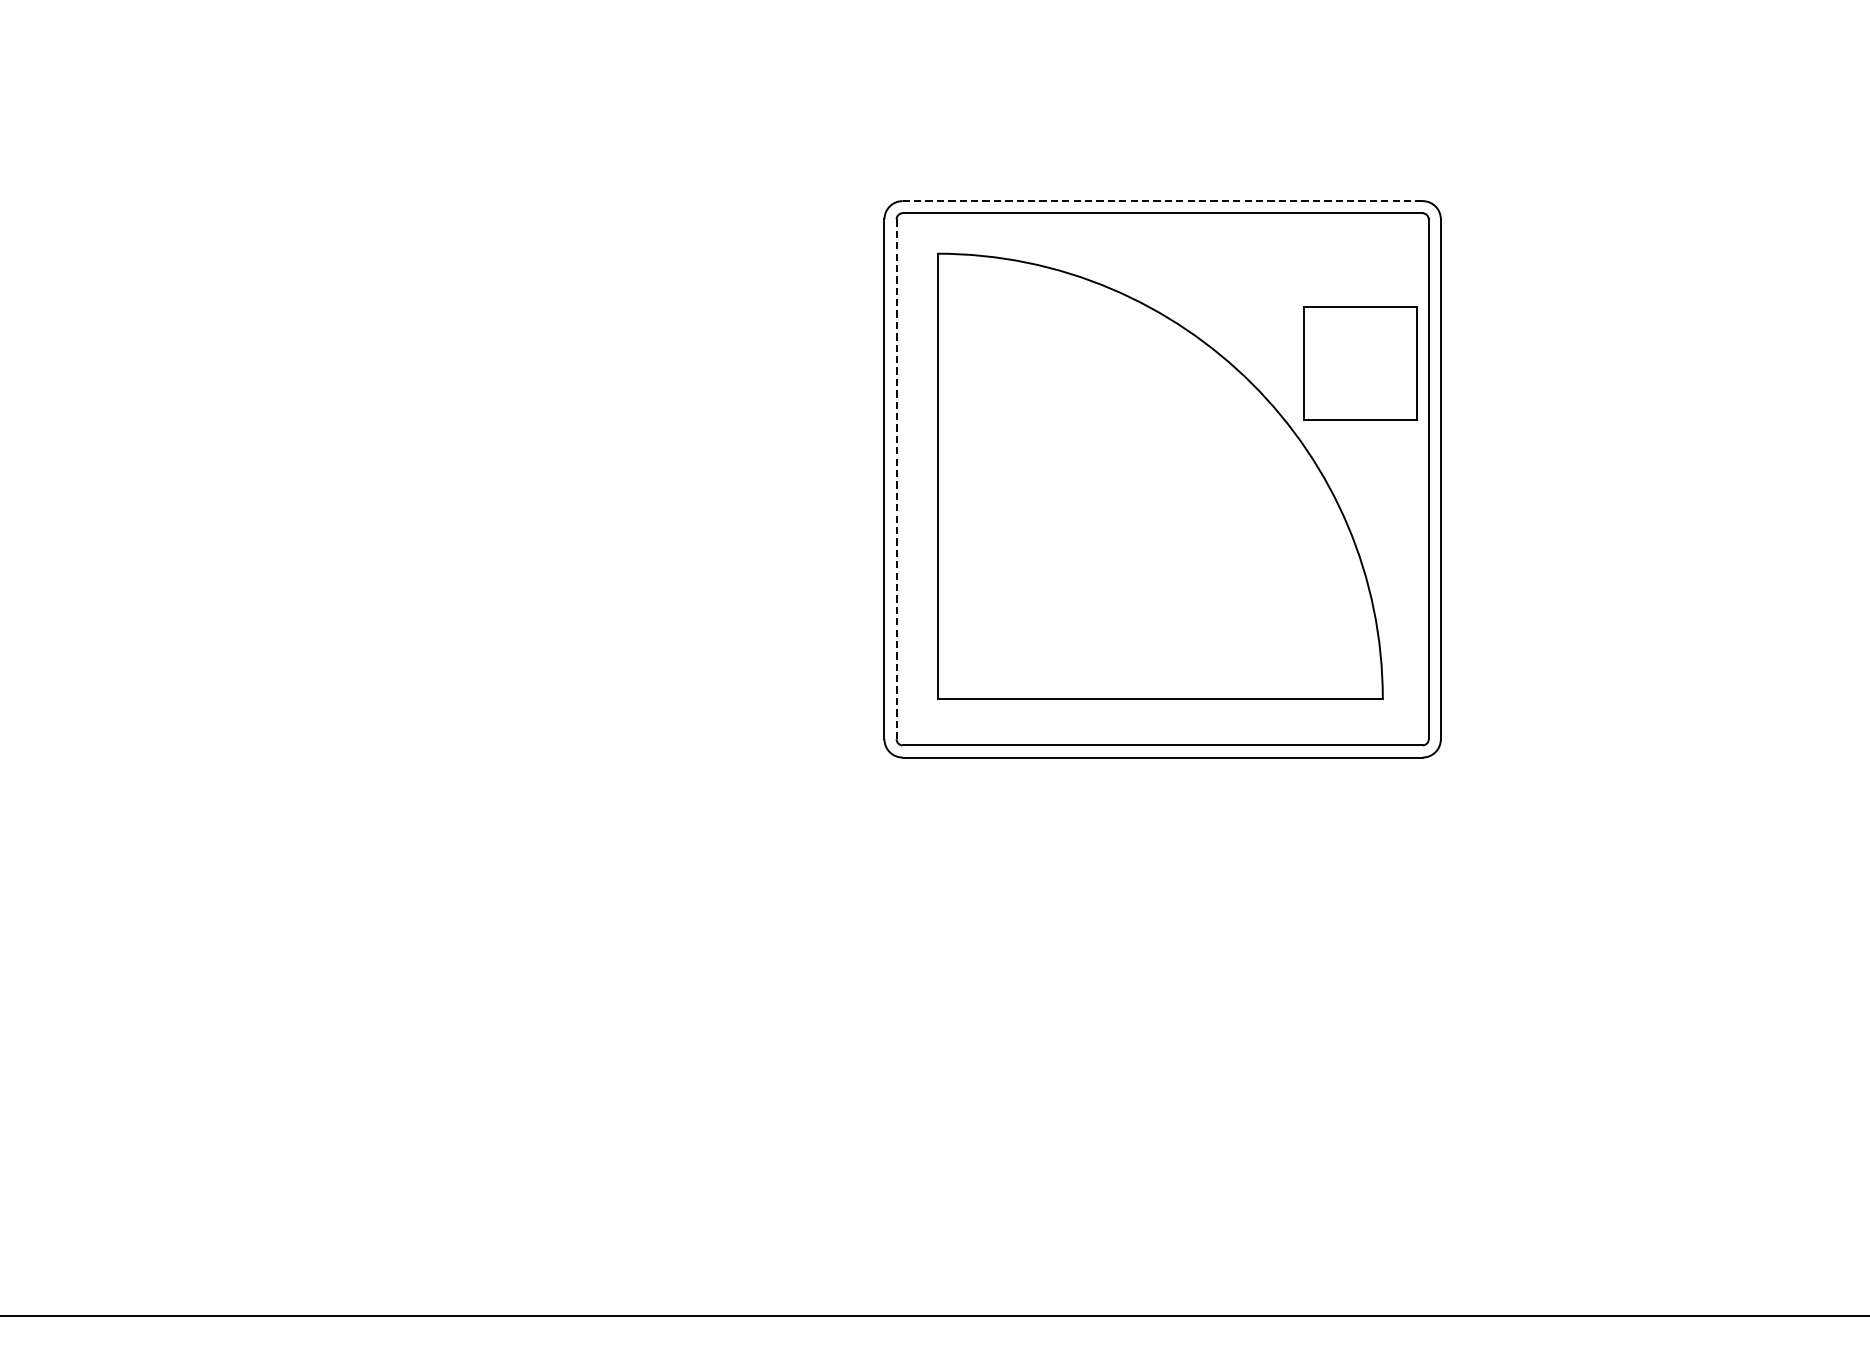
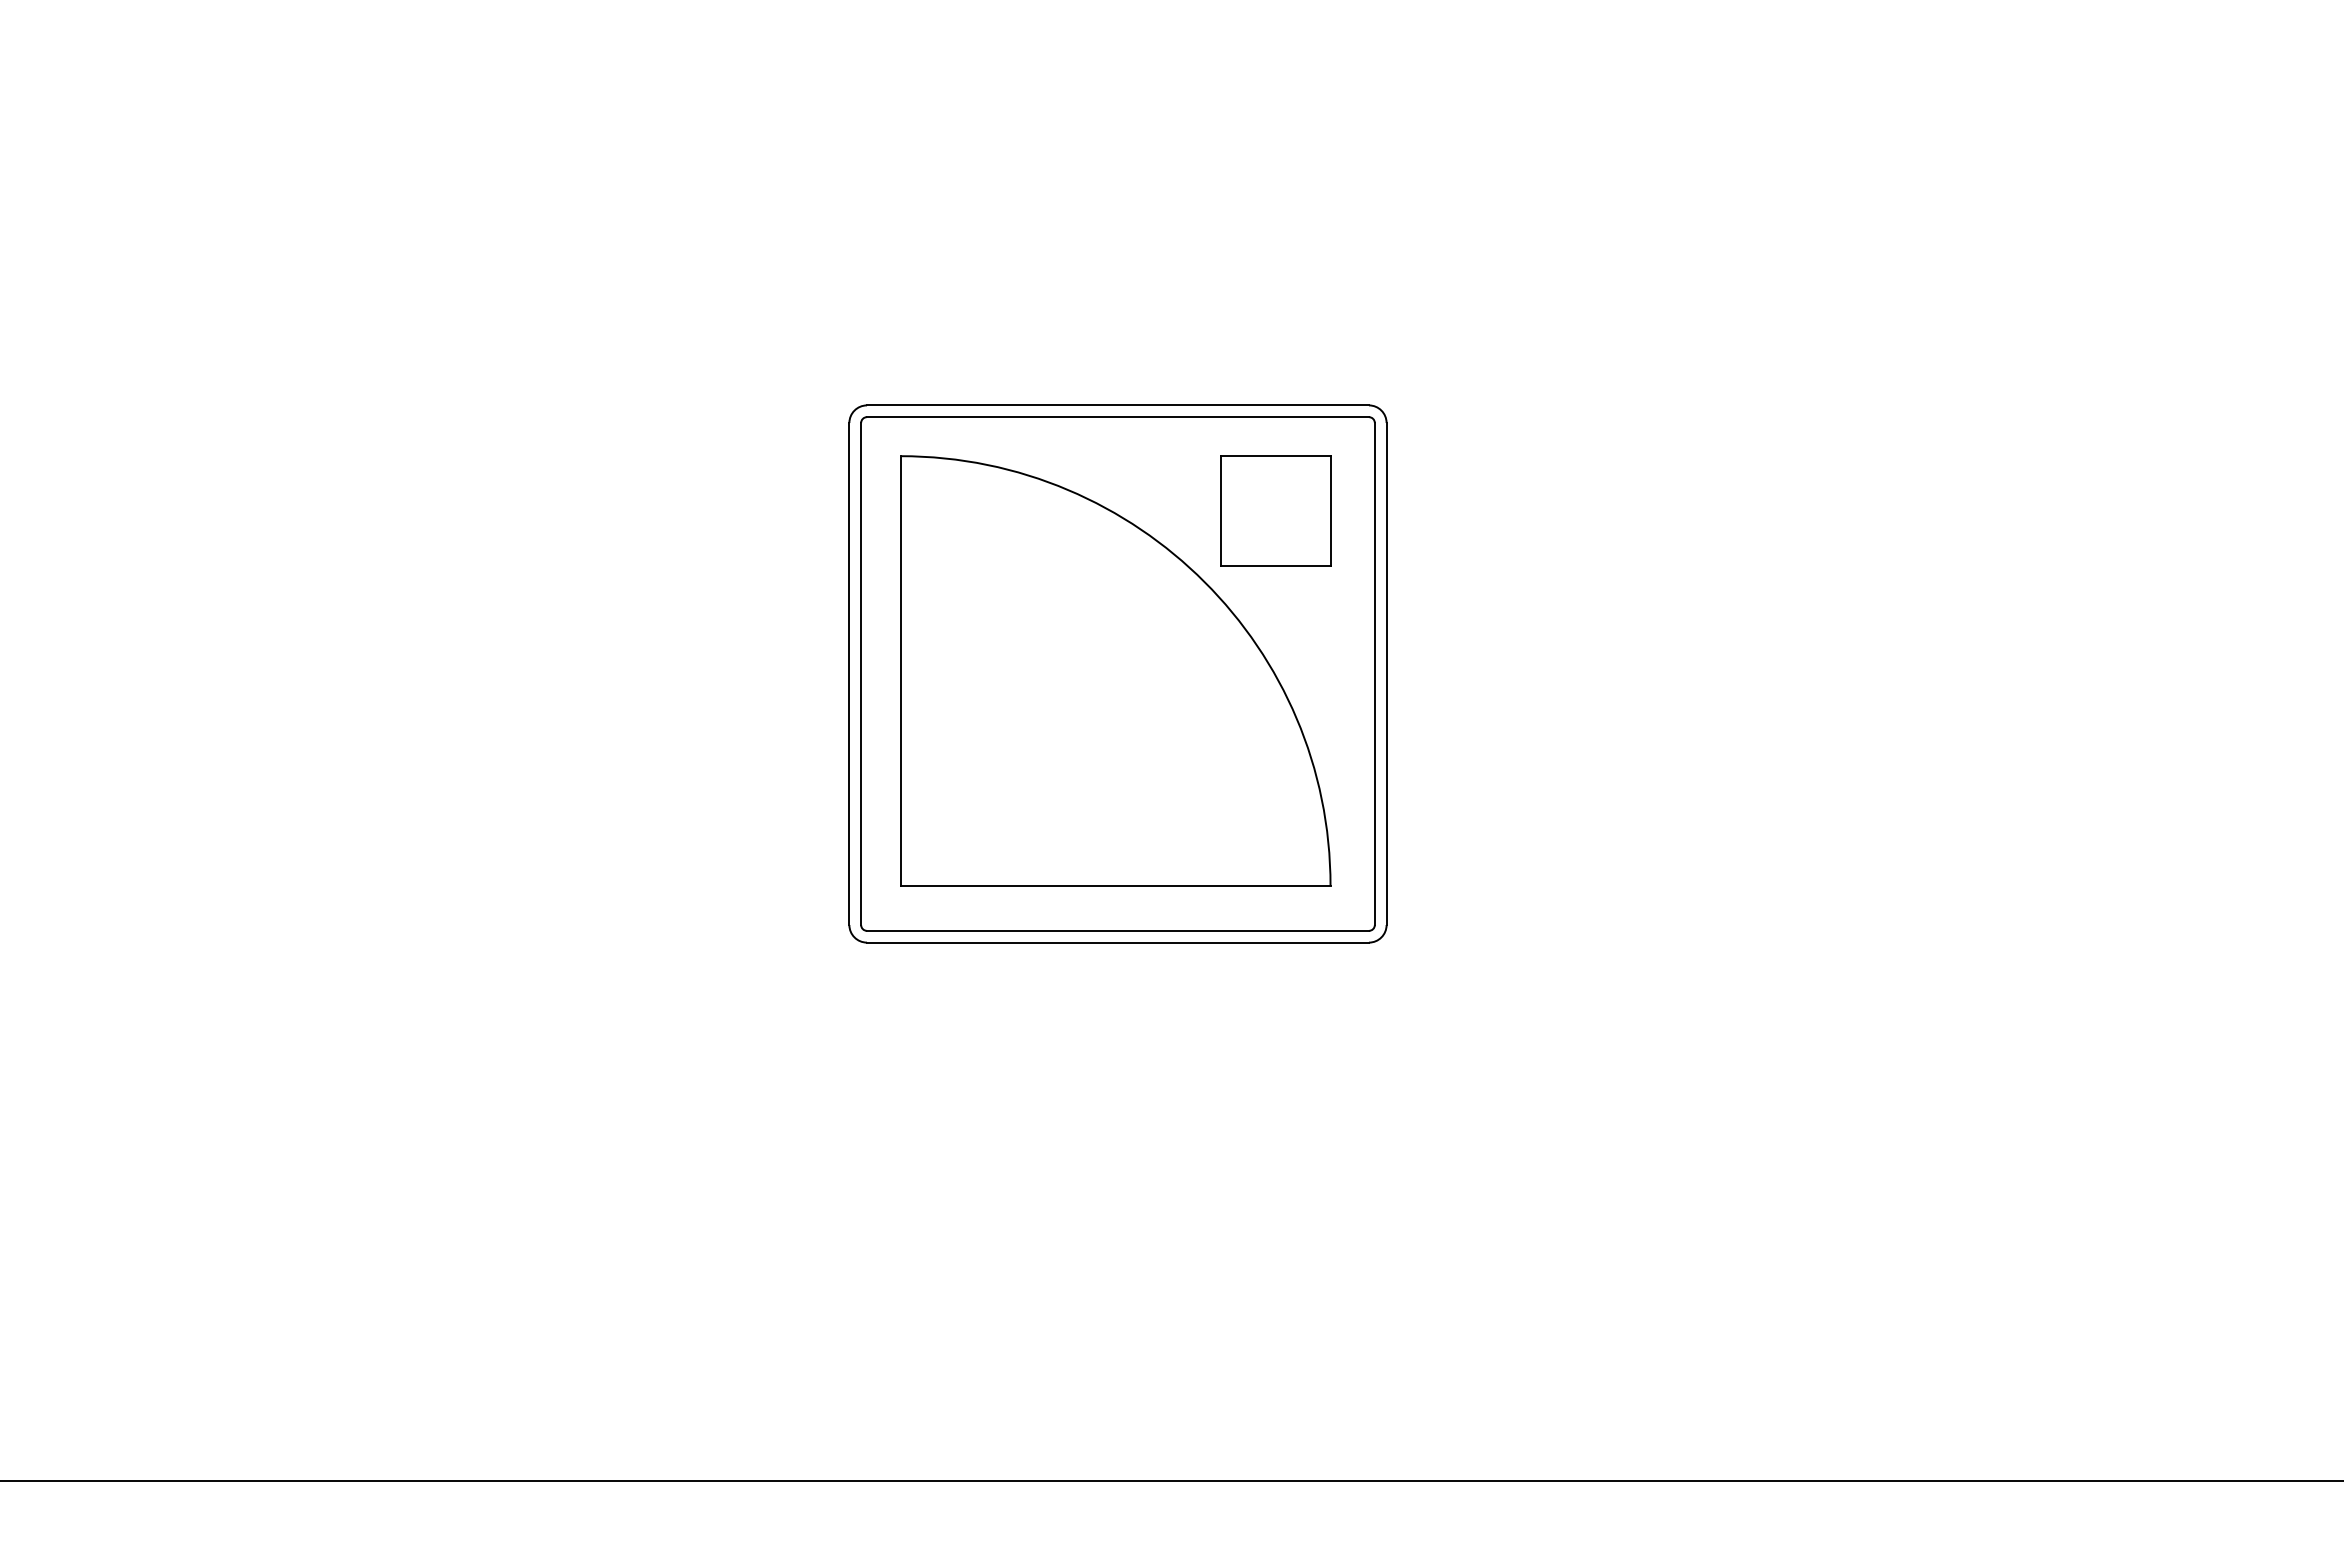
line: (1162, 201) -> (1117, 405), dashed -> solid
part: (1359, 362) -> (1275, 510), moved
line: (896, 479) -> (861, 674), dashed -> solid

